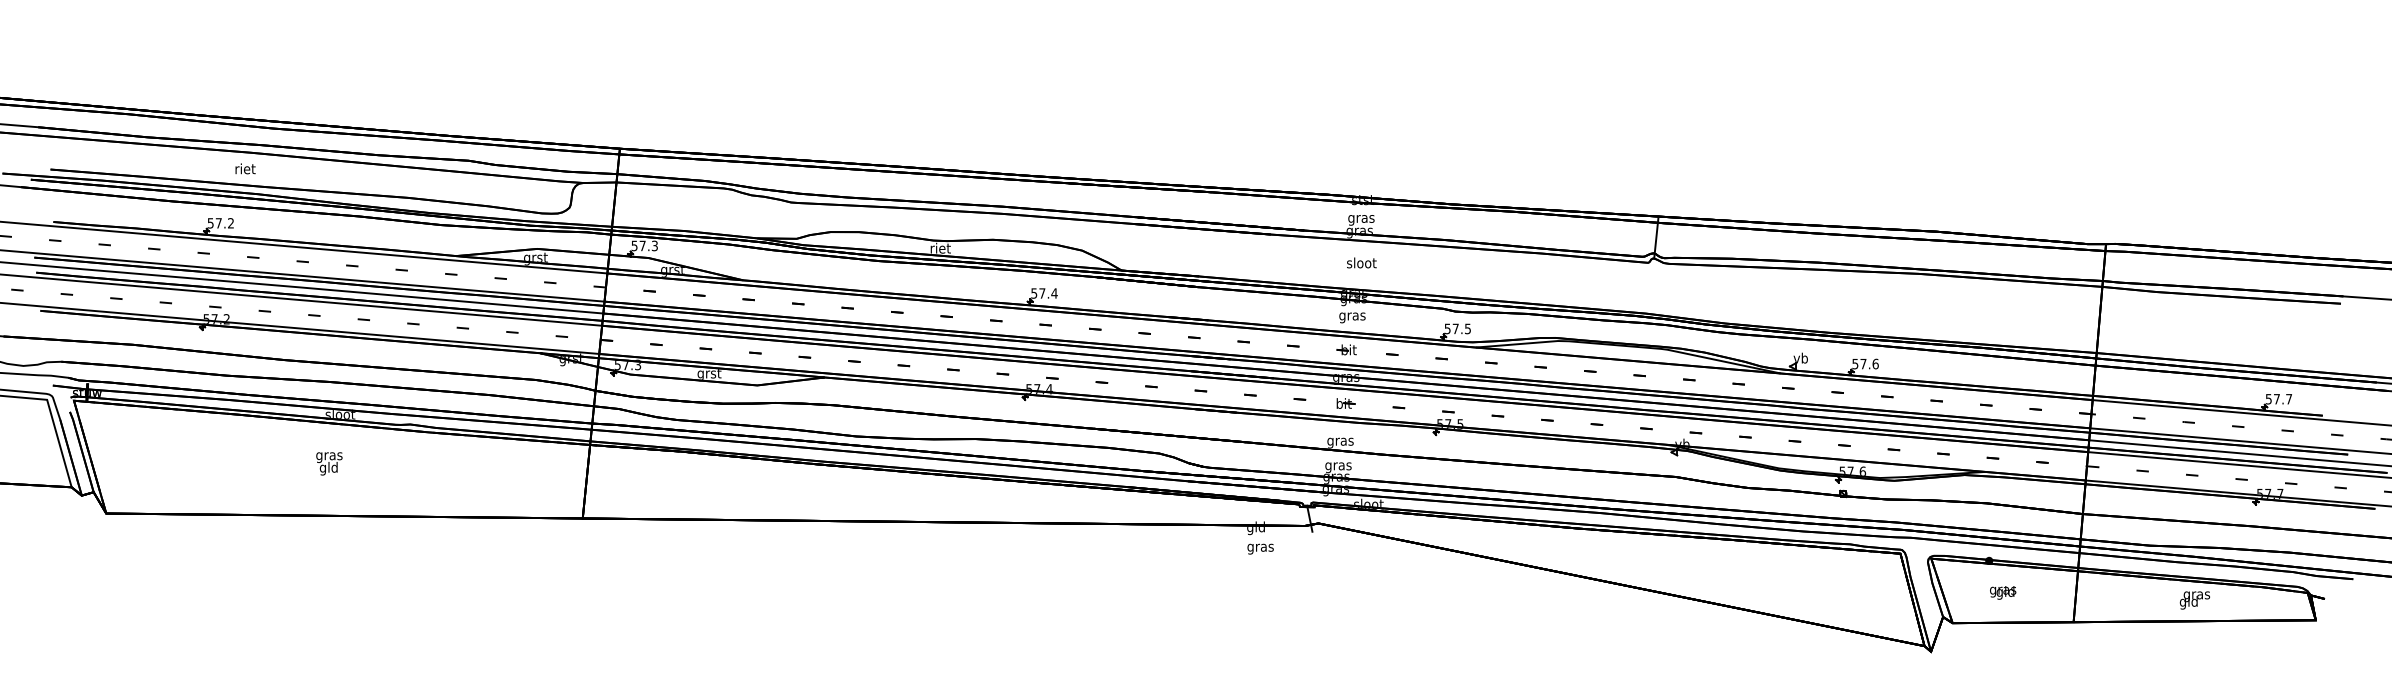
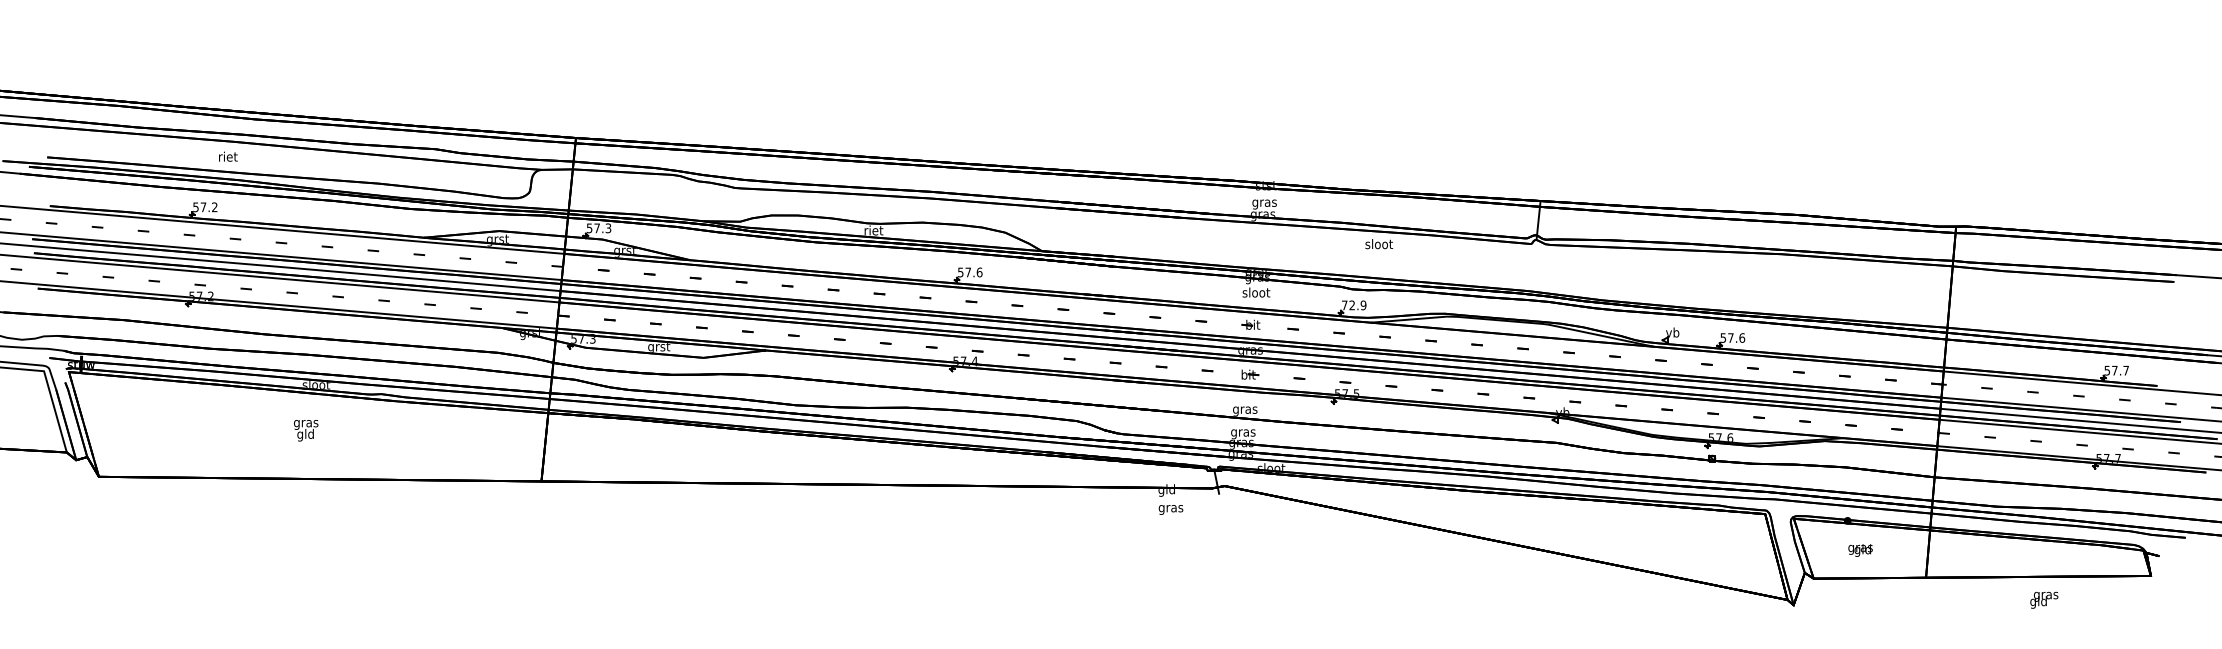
text: (1361, 262) -> (1378, 243), moved
text: (1054, 293) -> (979, 272), 57.4 -> 57.6
text: (1352, 316) -> (1256, 293), gras -> sloot
text: (1457, 328) -> (1353, 304), 57.5 -> 72.9
text: (2194, 600) -> (2043, 600), moved

